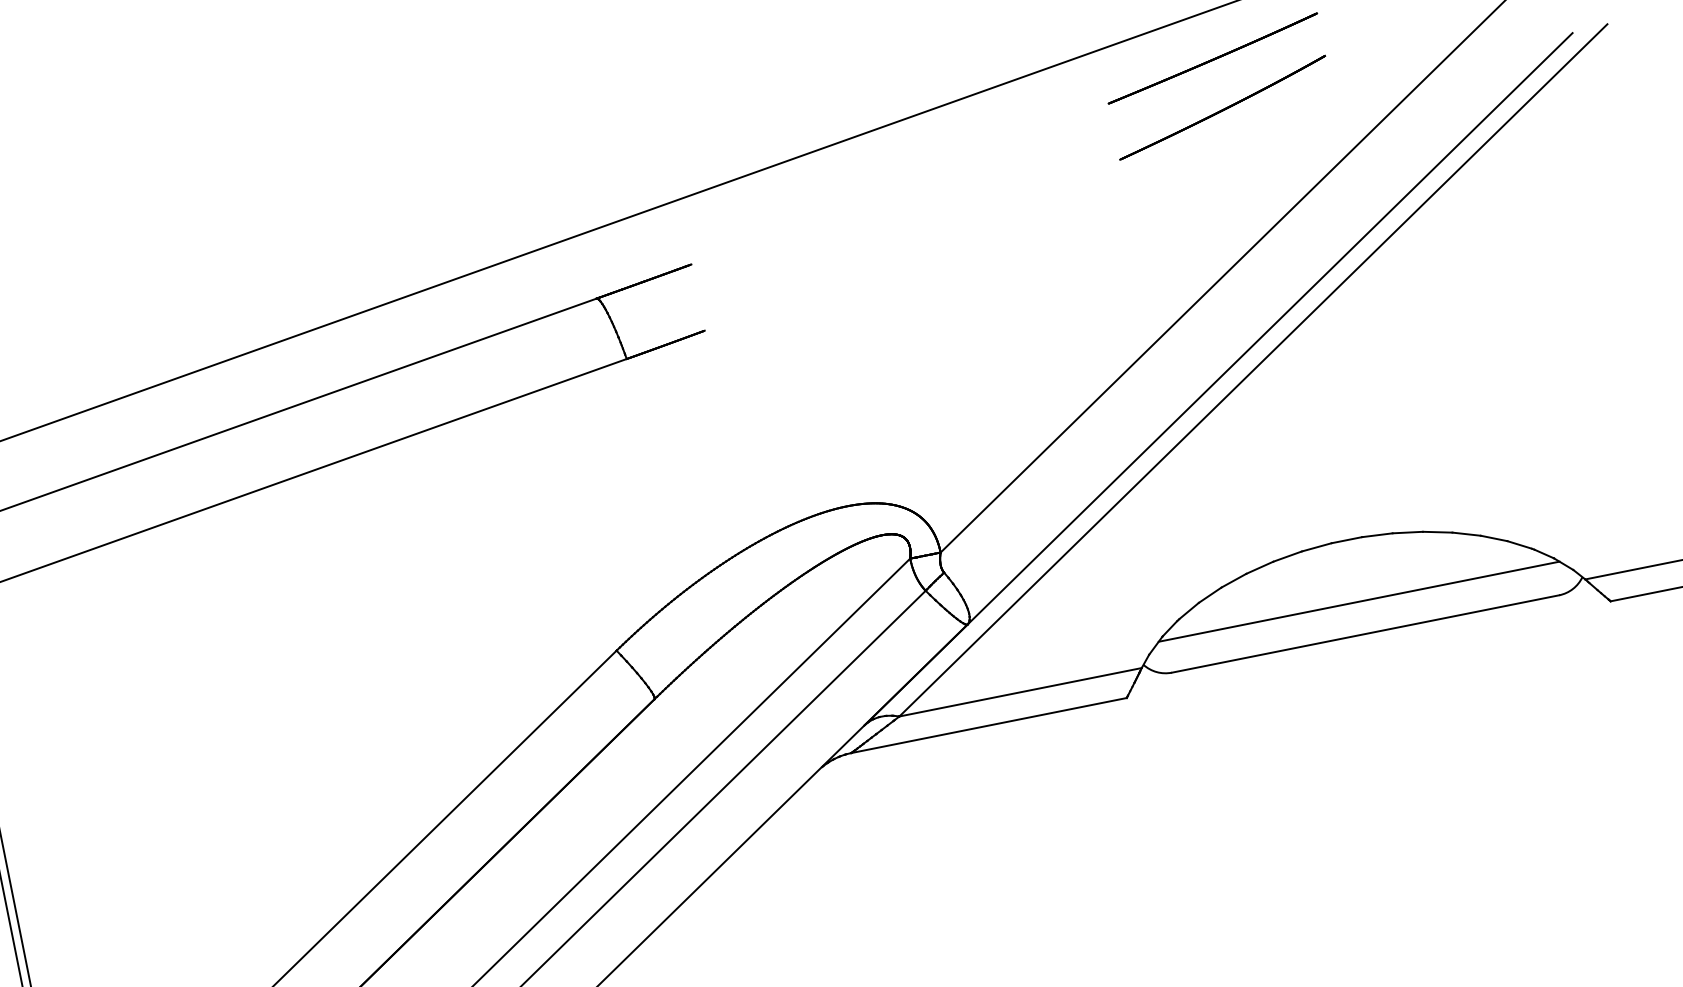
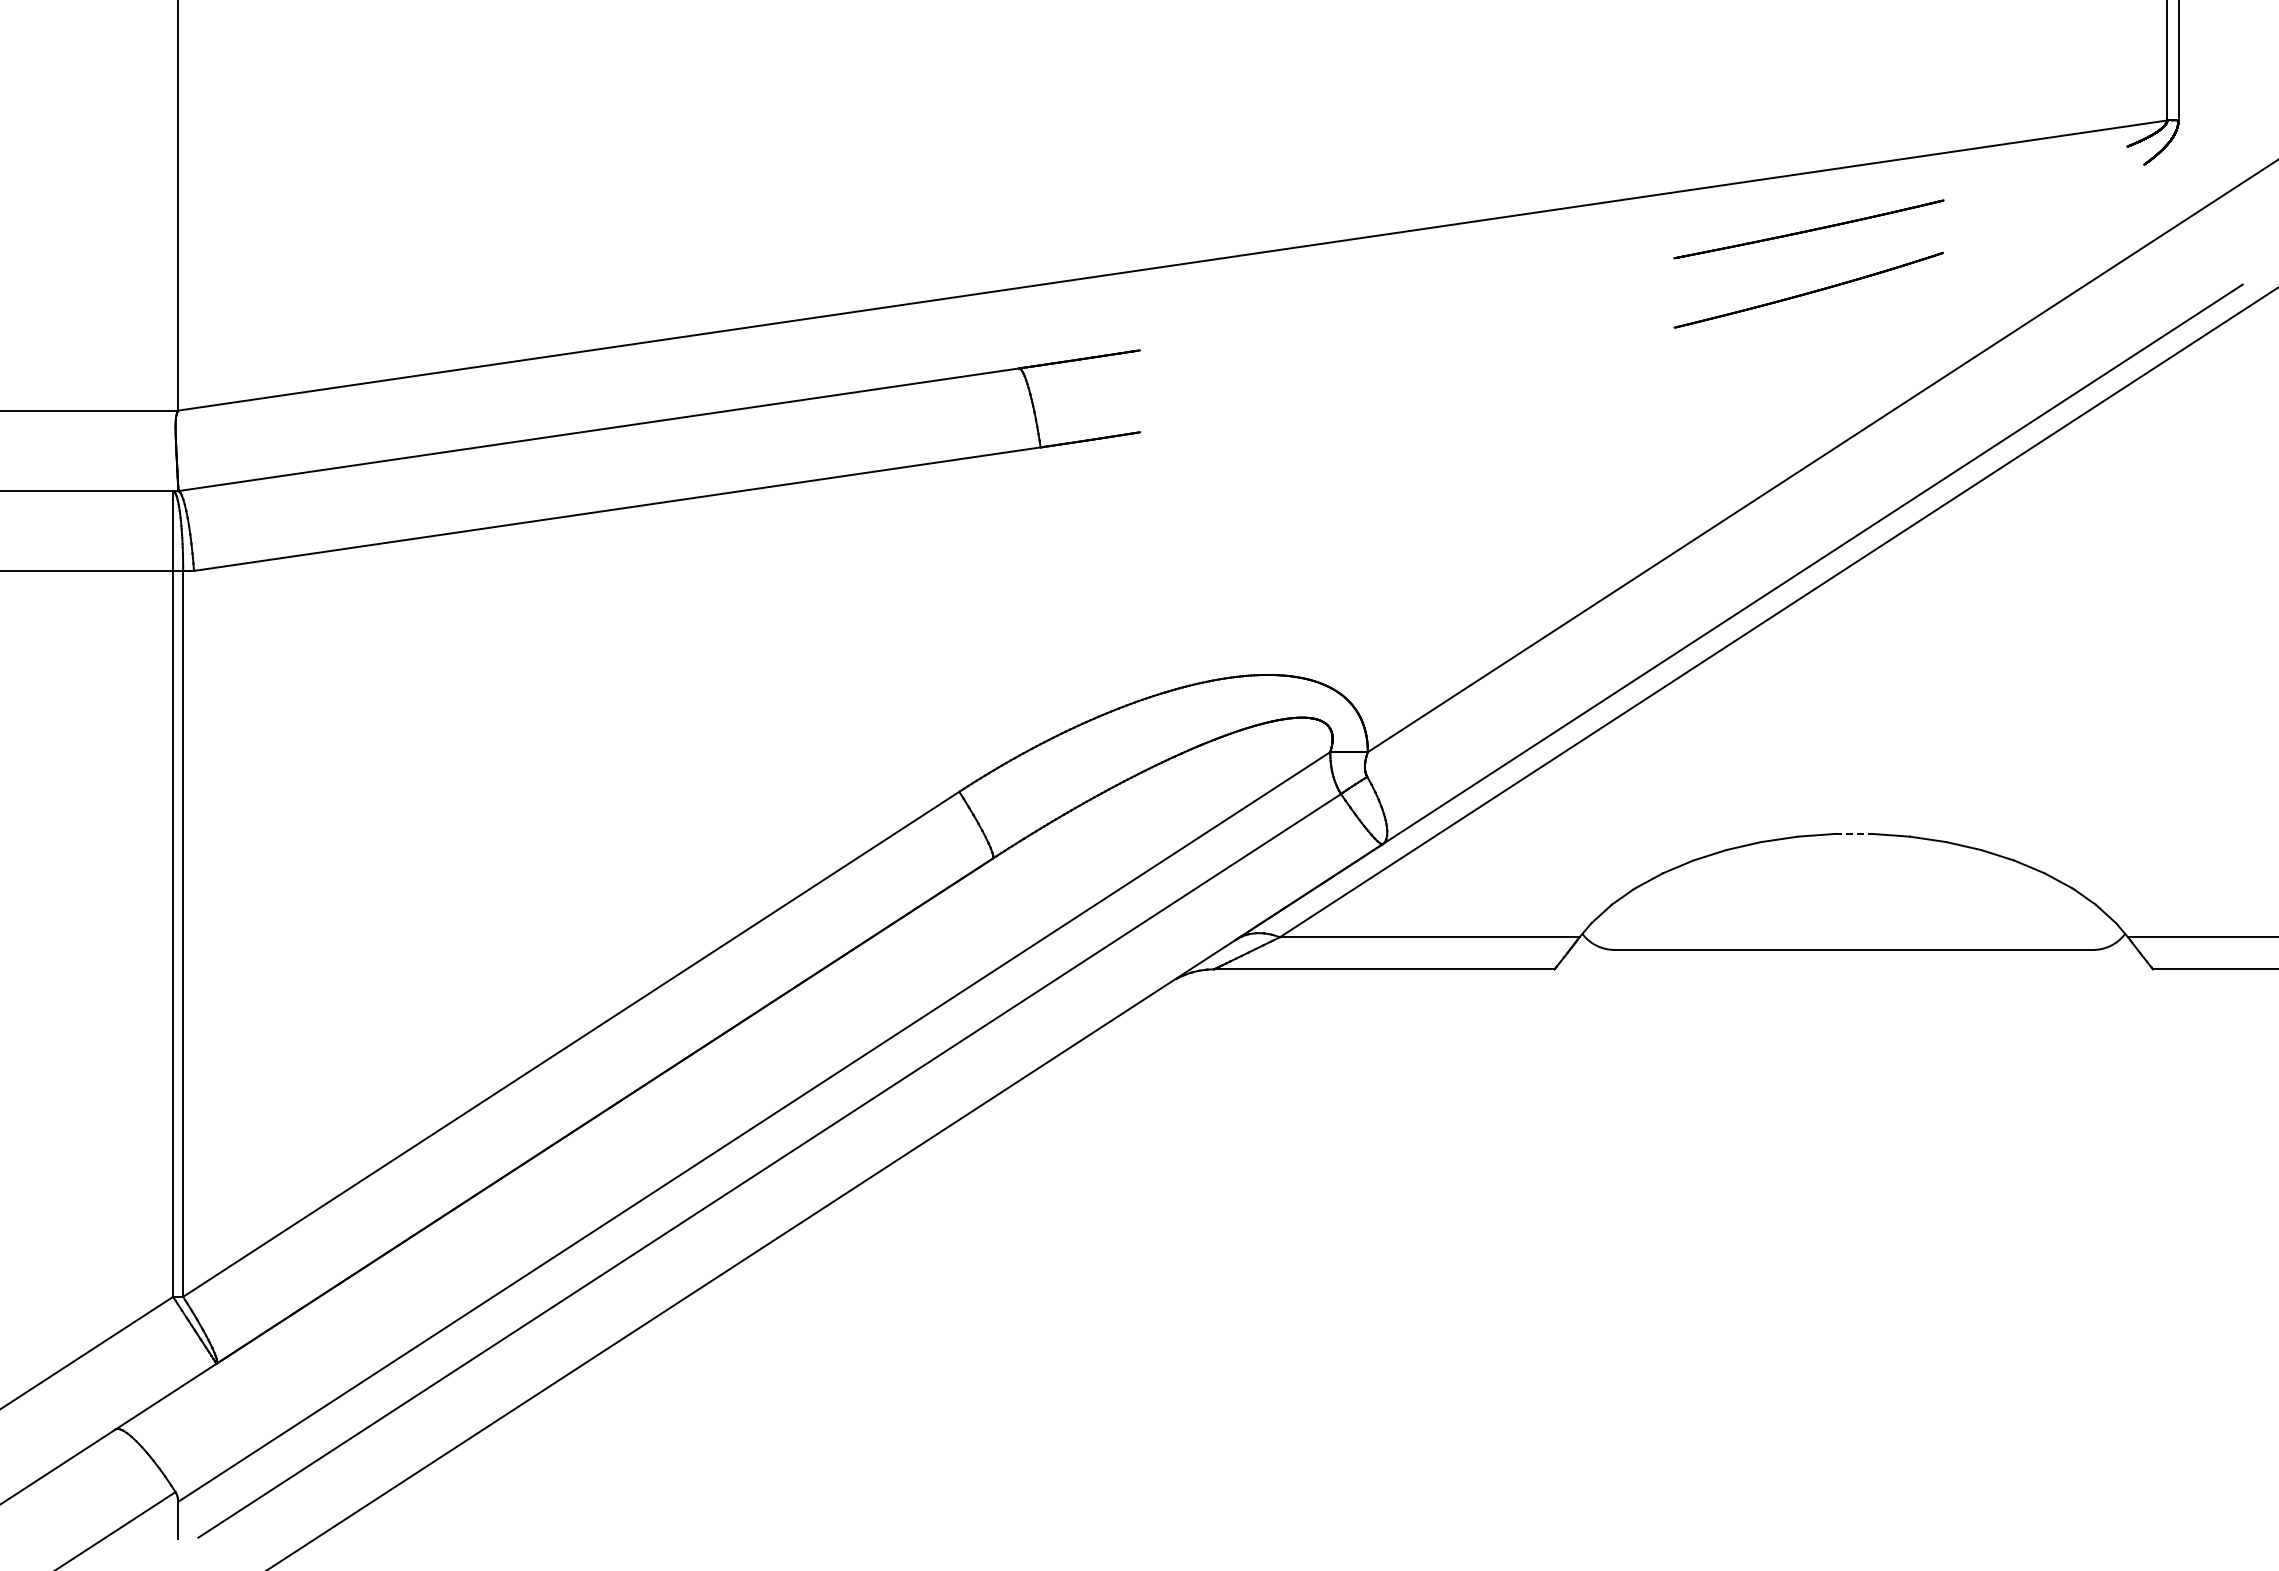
line: (1346, 539) -> (1853, 833), solid -> dashed
line: (1358, 602) -> (1853, 910), removed

